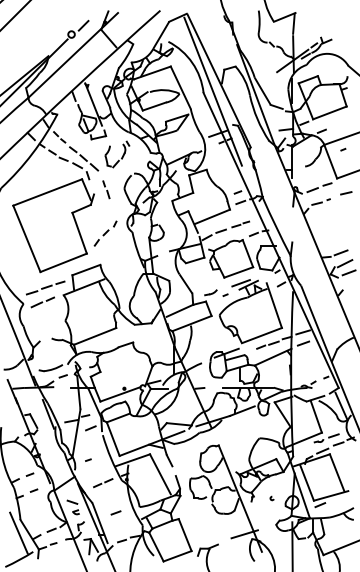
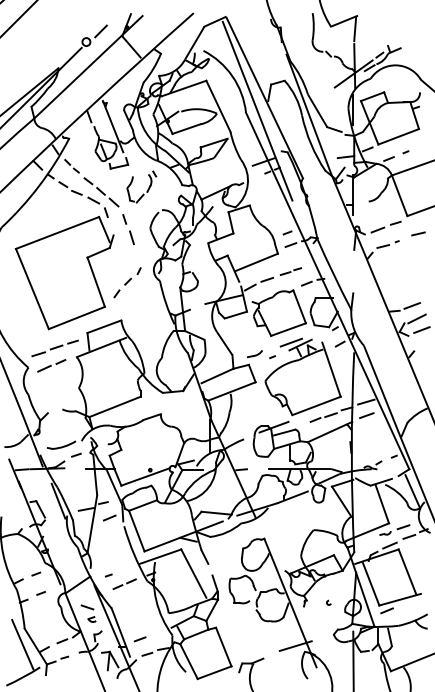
line: (342, 149) -> (405, 152), moved
part: (106, 189) -> (128, 229), size x1.43
line: (88, 460) -> (108, 575), moved
line: (116, 513) -> (140, 639), moved

